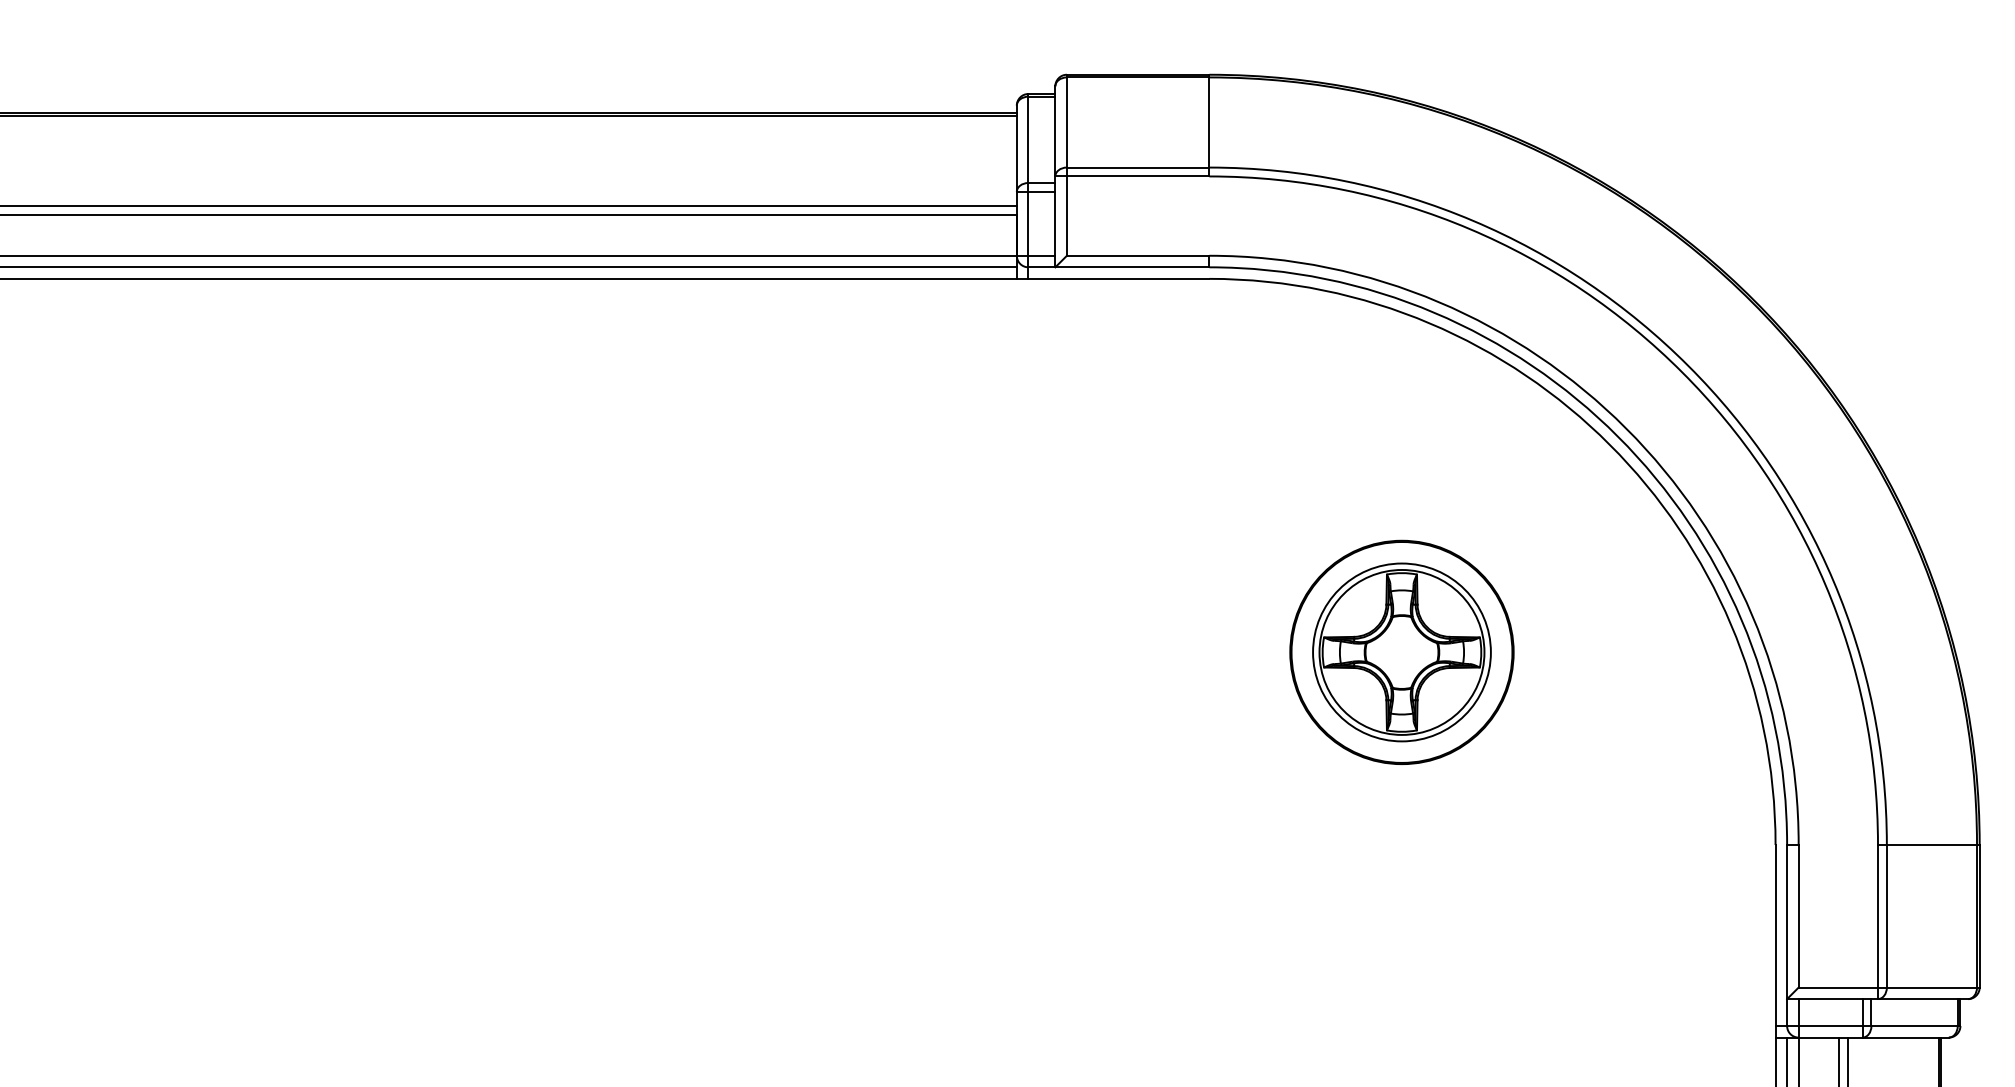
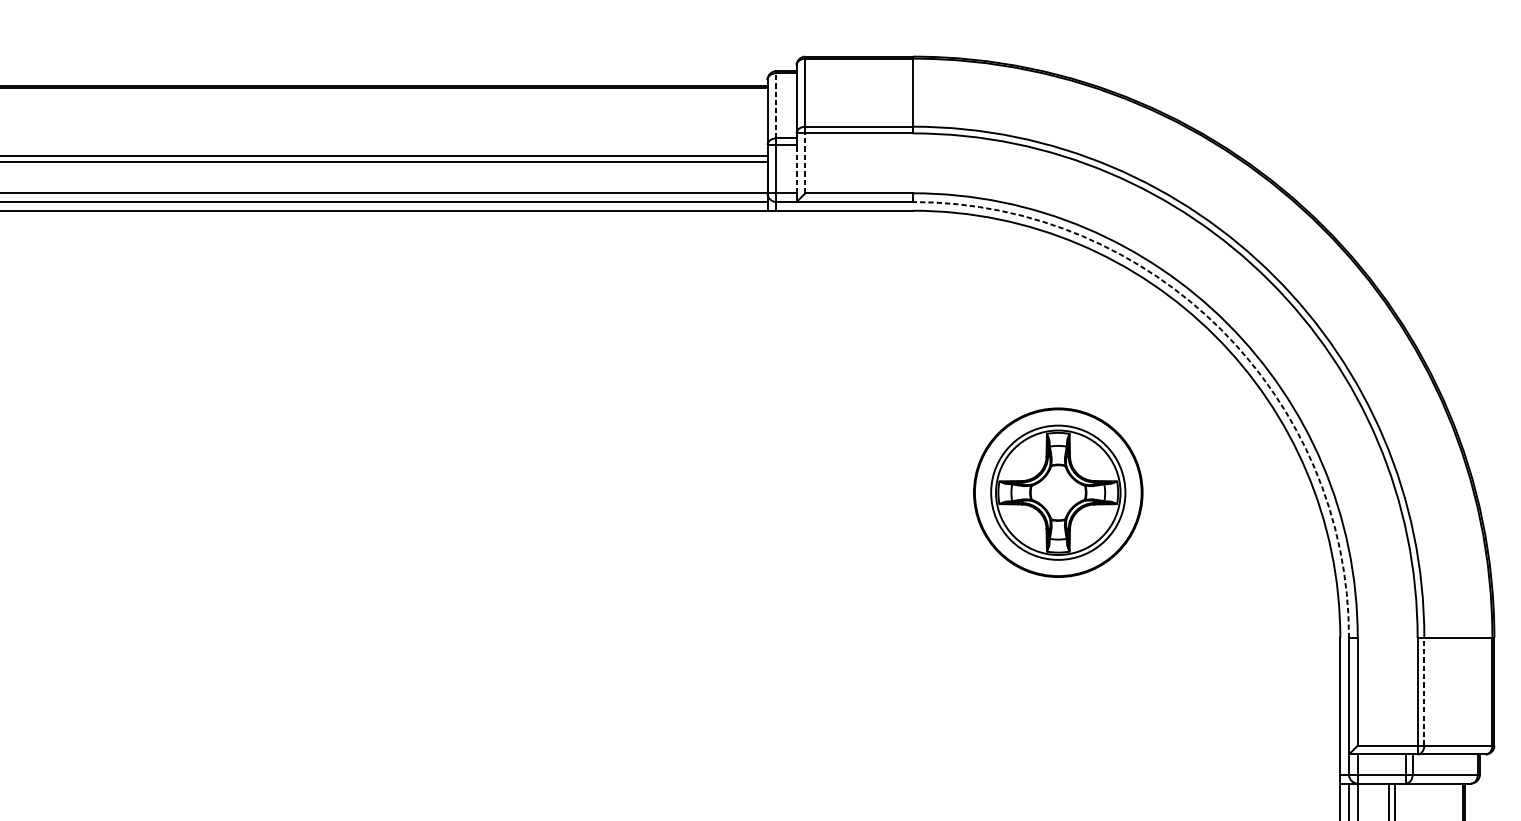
line: (1028, 139) -> (776, 105), solid -> dashed
line: (1066, 216) -> (805, 163), solid -> dashed
line: (1055, 223) -> (796, 168), solid -> dashed
arc: (1617, 436) -> (1220, 329), solid -> dashed
line: (1886, 915) -> (1424, 691), solid -> dashed

